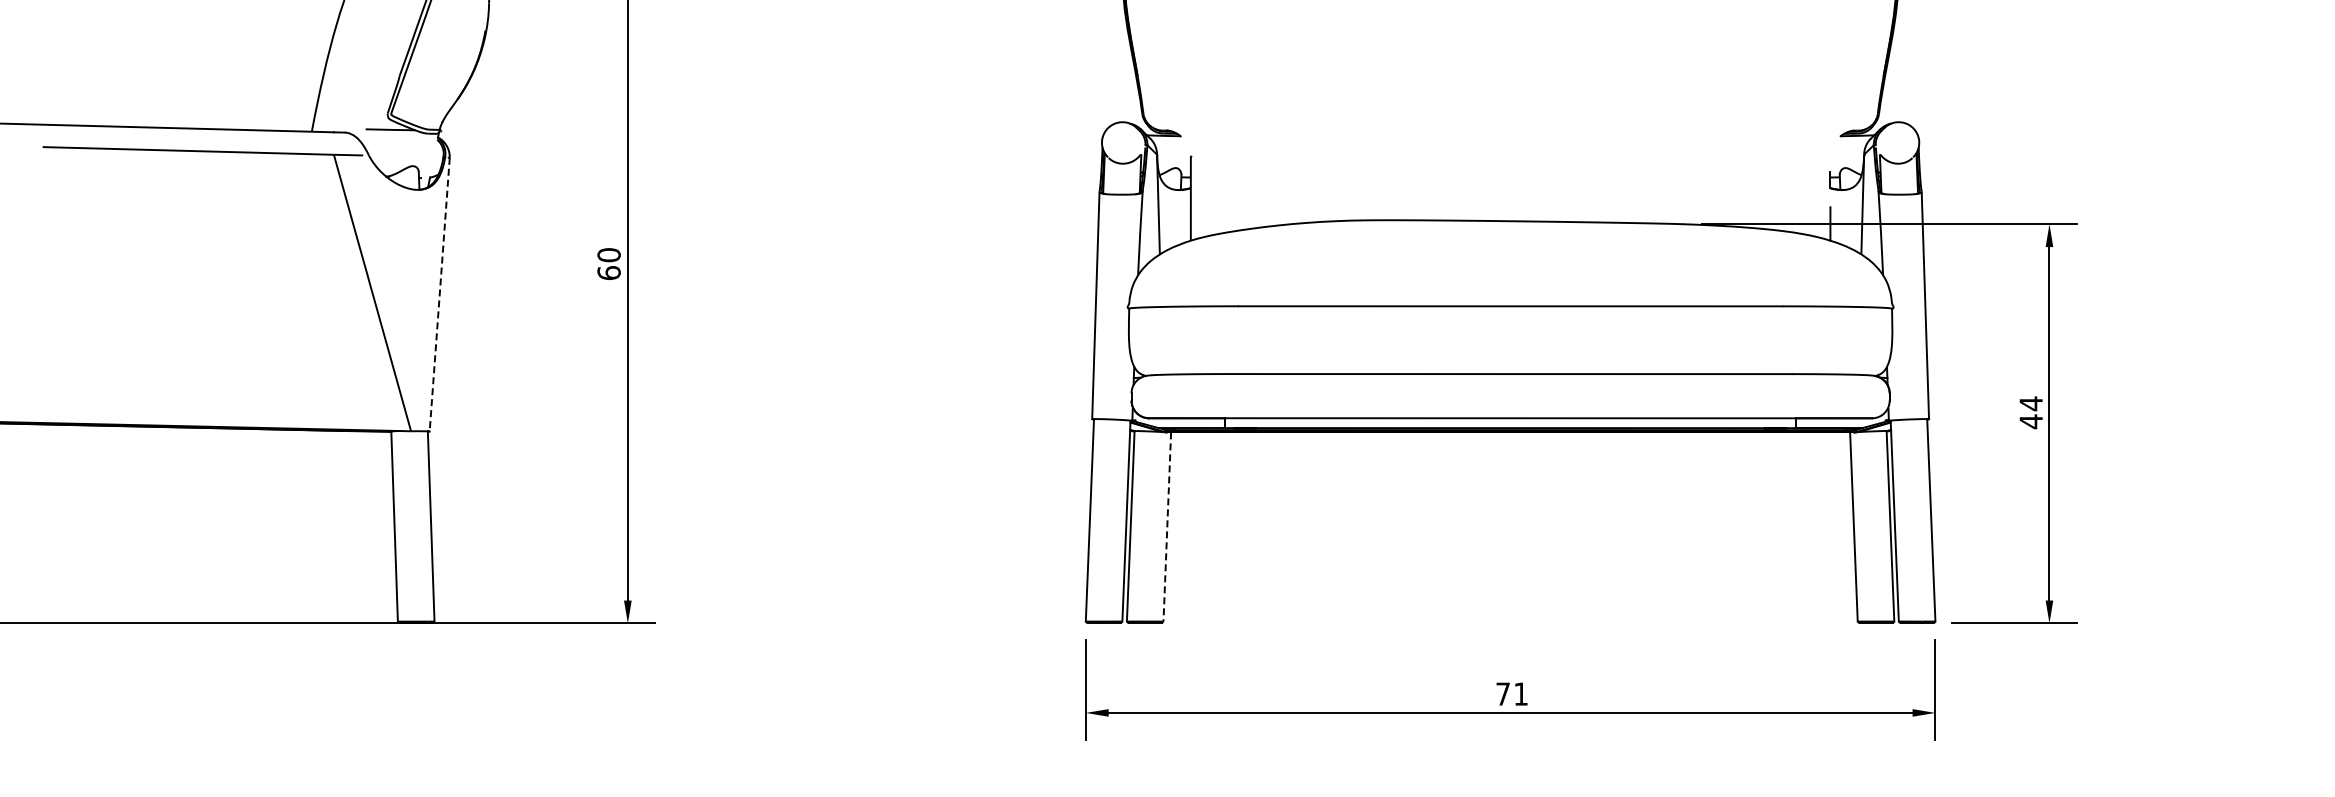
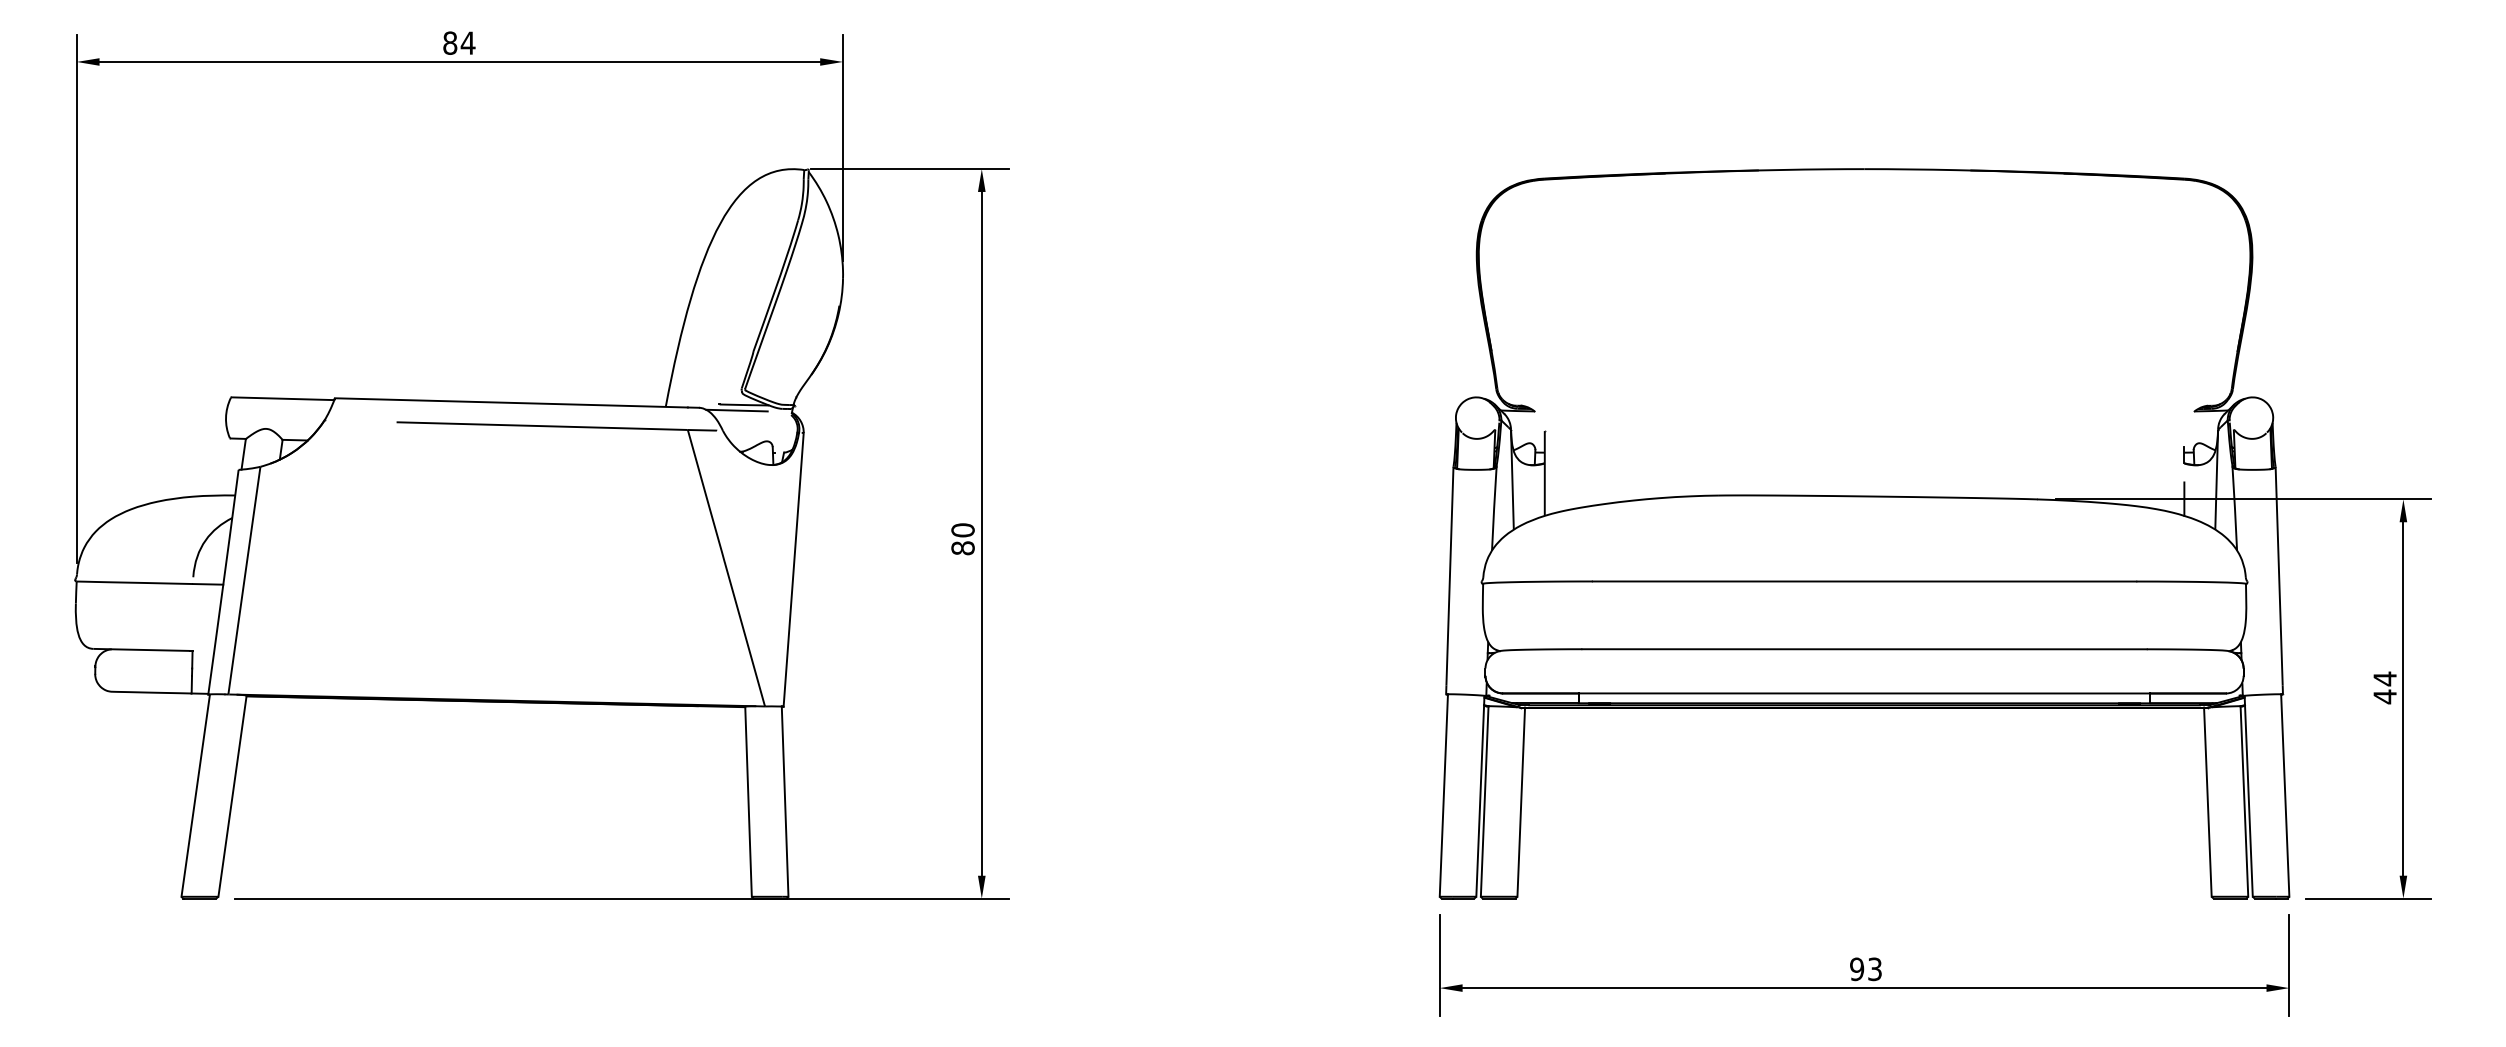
line: (382, 135) -> (736, 410), added
text: (608, 273) -> (962, 548), 60 -> 80
line: (439, 295) -> (793, 570), dashed -> solid
line: (1167, 527) -> (1521, 802), dashed -> solid
text: (1511, 694) -> (1865, 969), 71 -> 93

